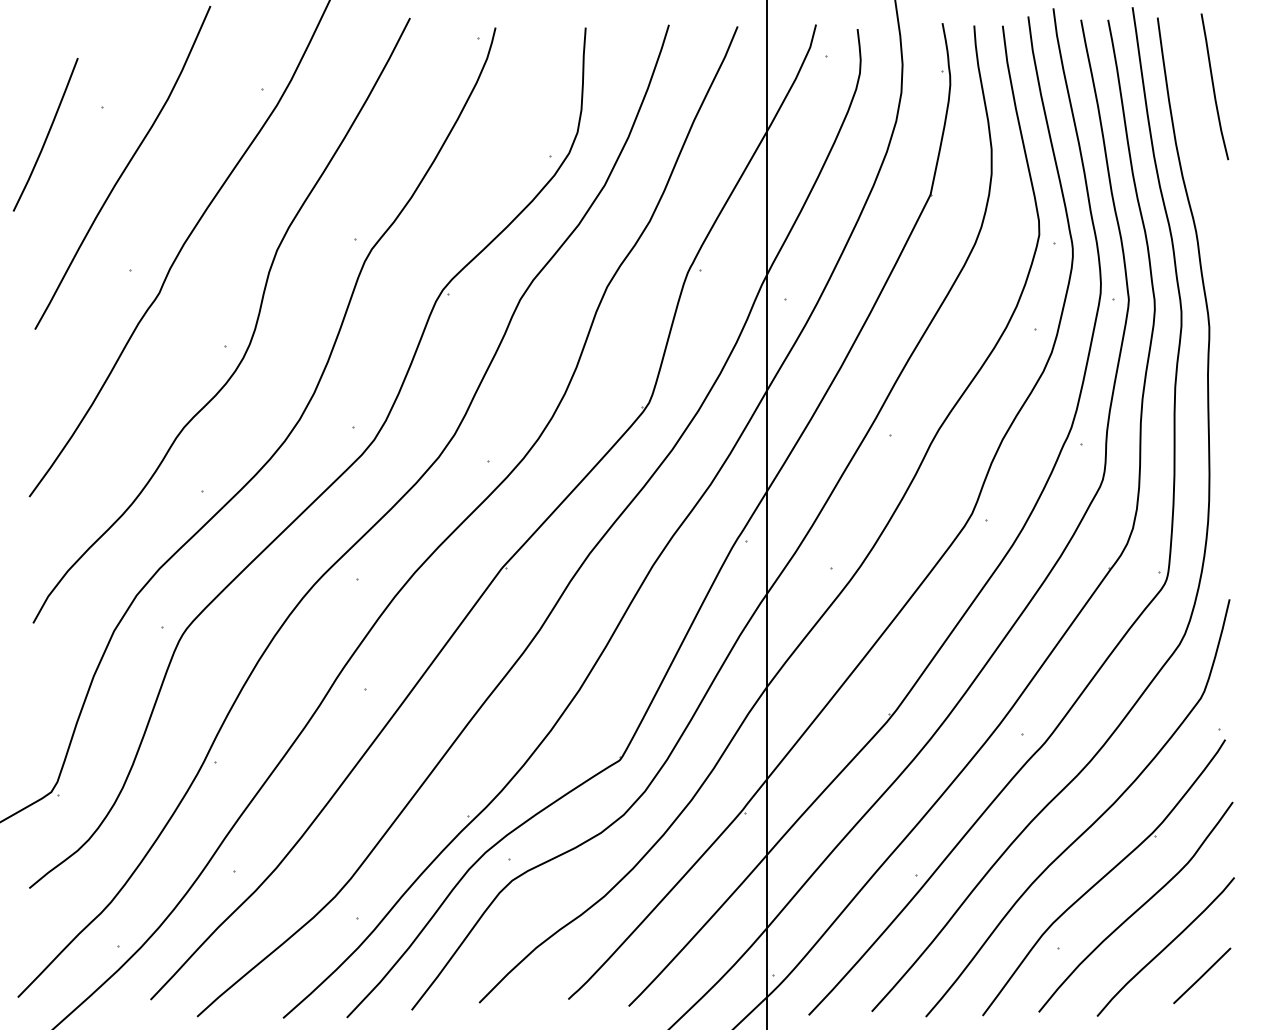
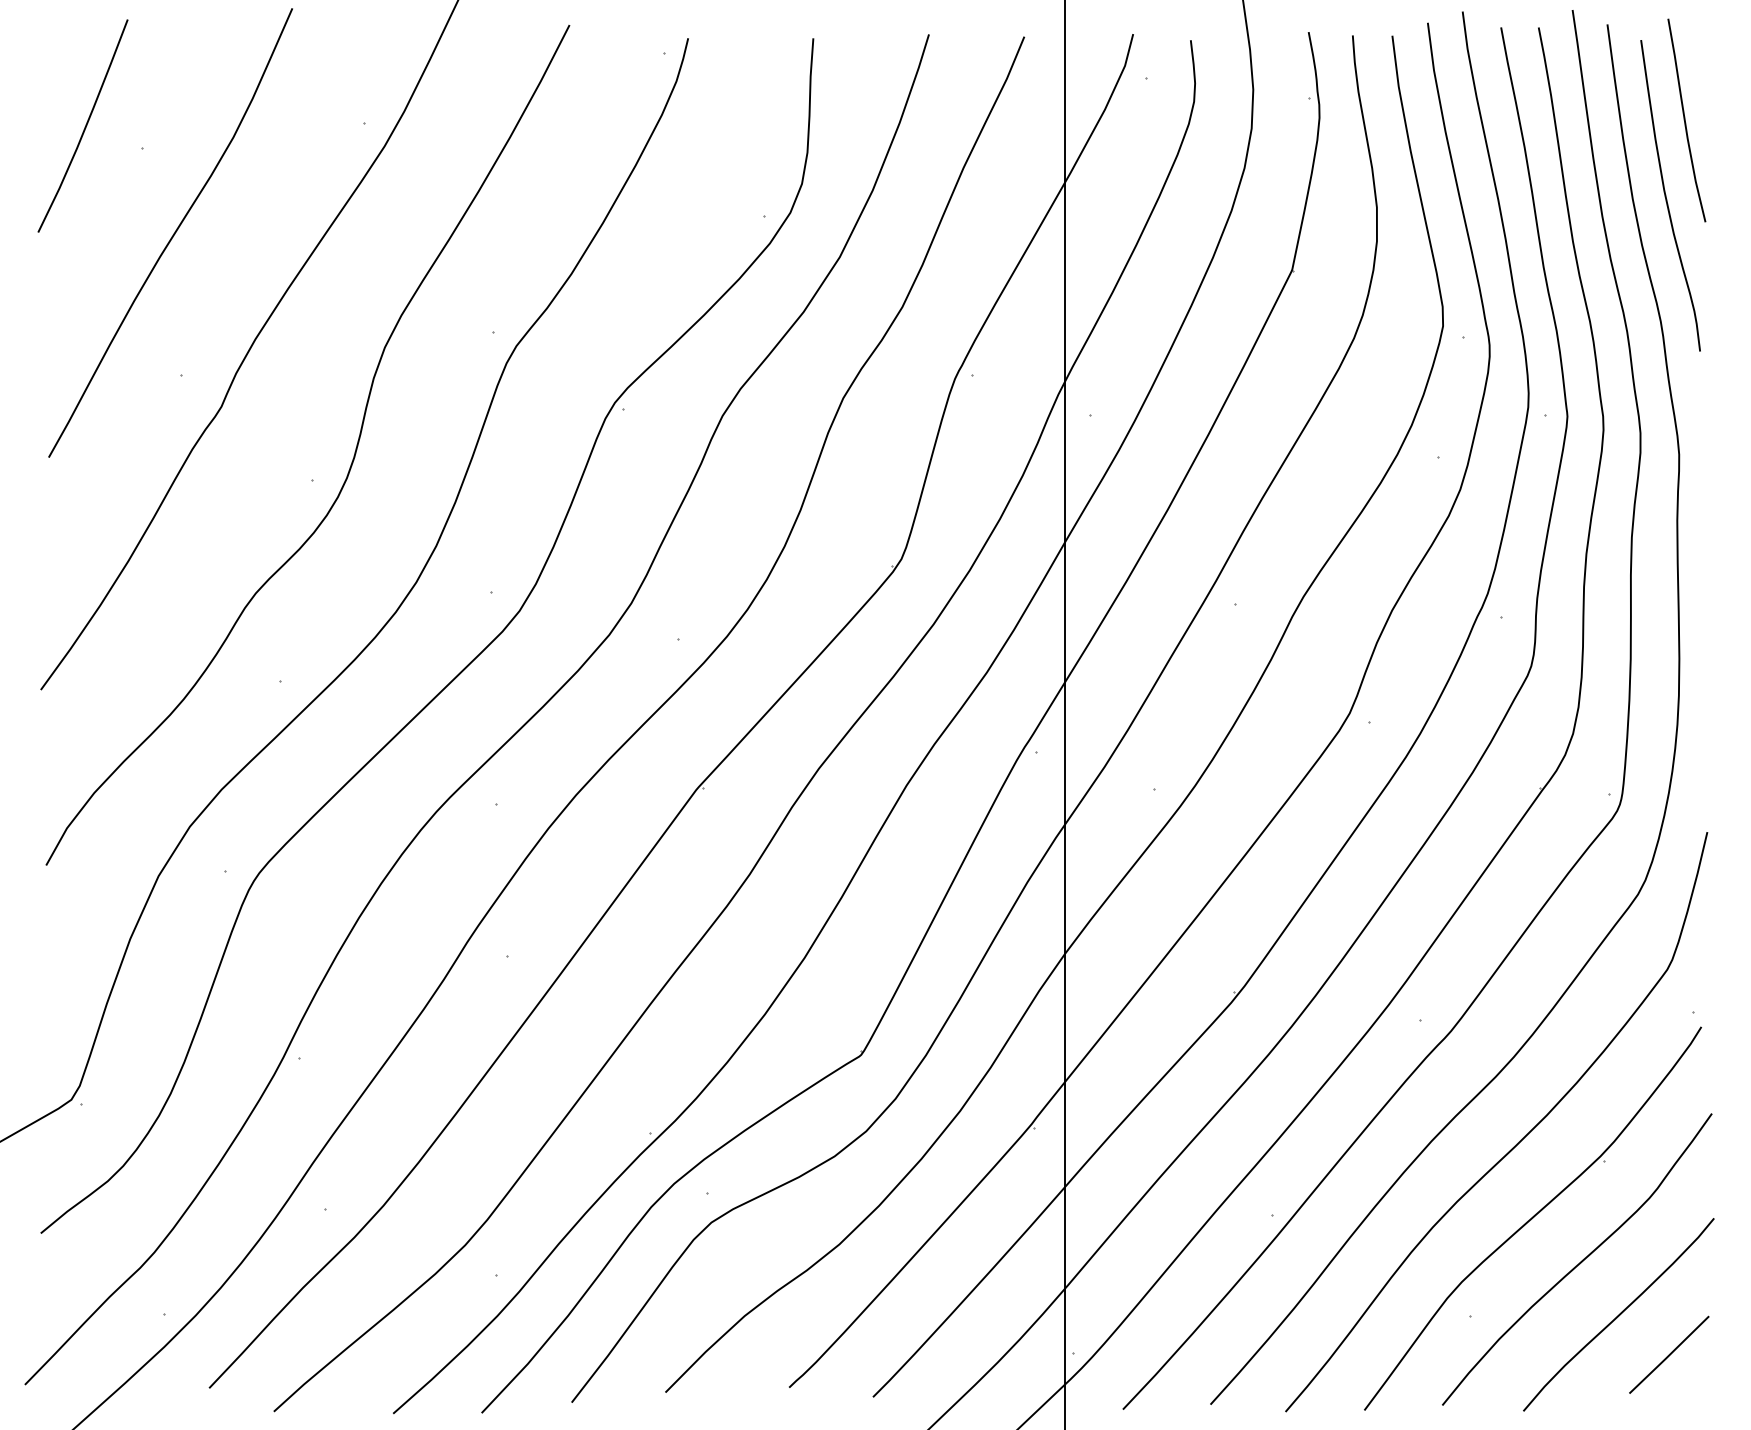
curve: (46, 135) -> (84, 127), moved
curve: (1200, 140) -> (1666, 195), added

